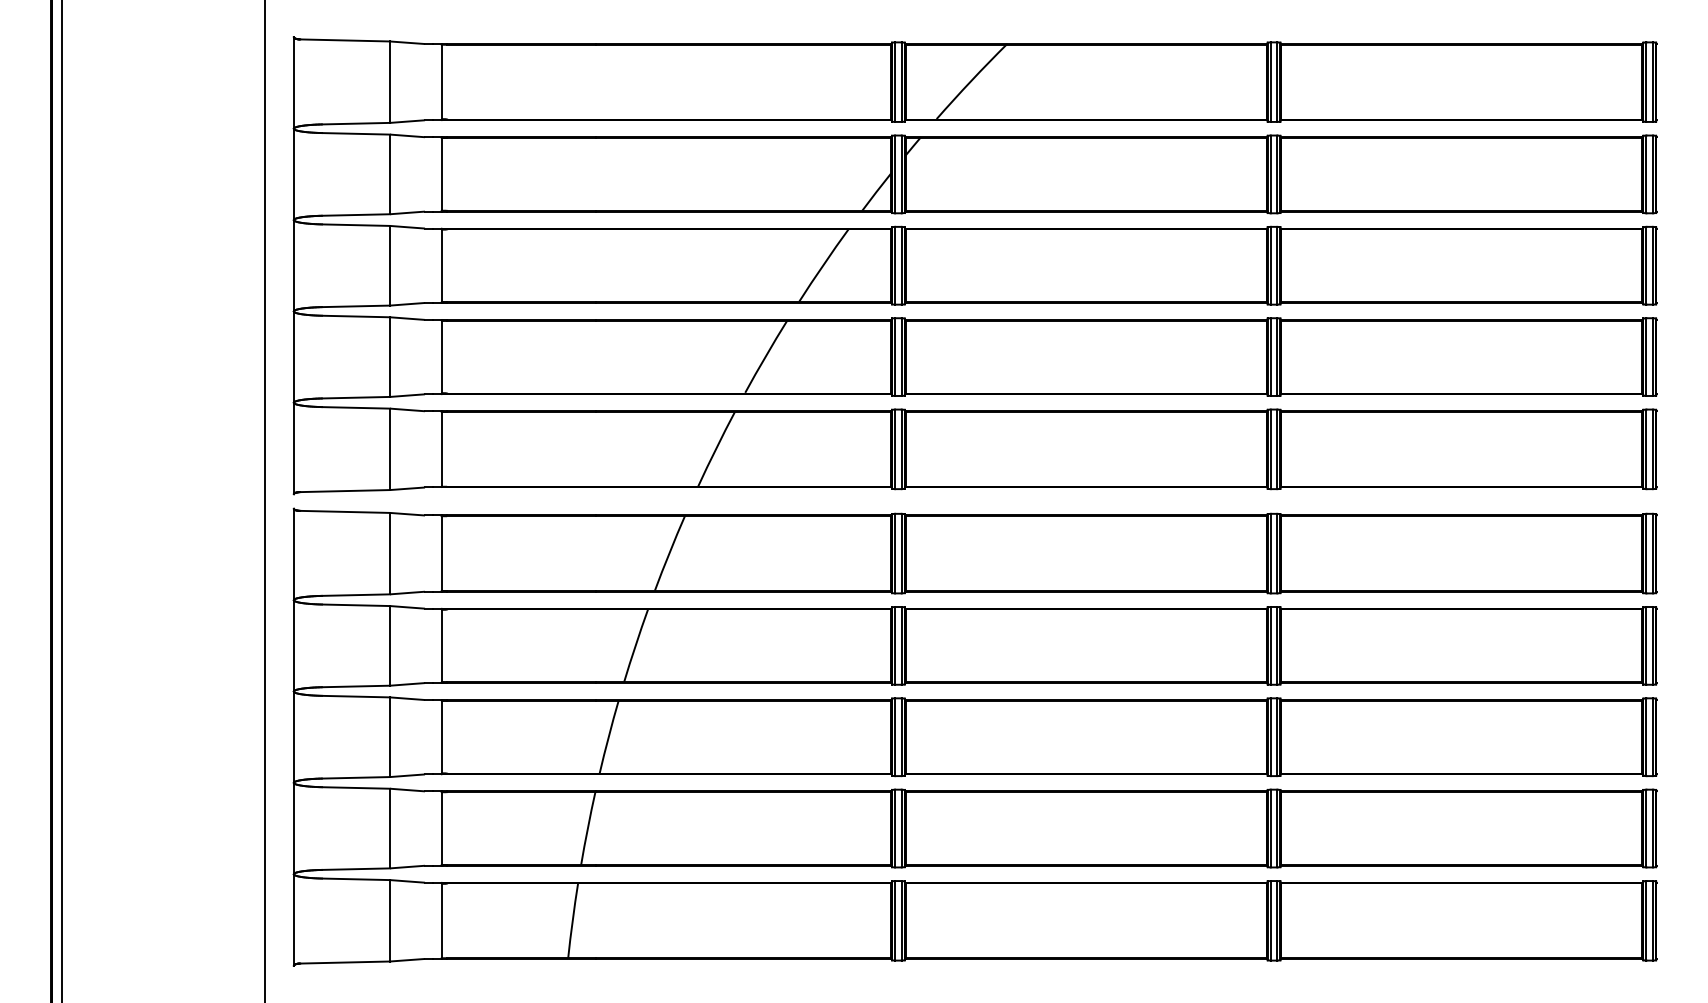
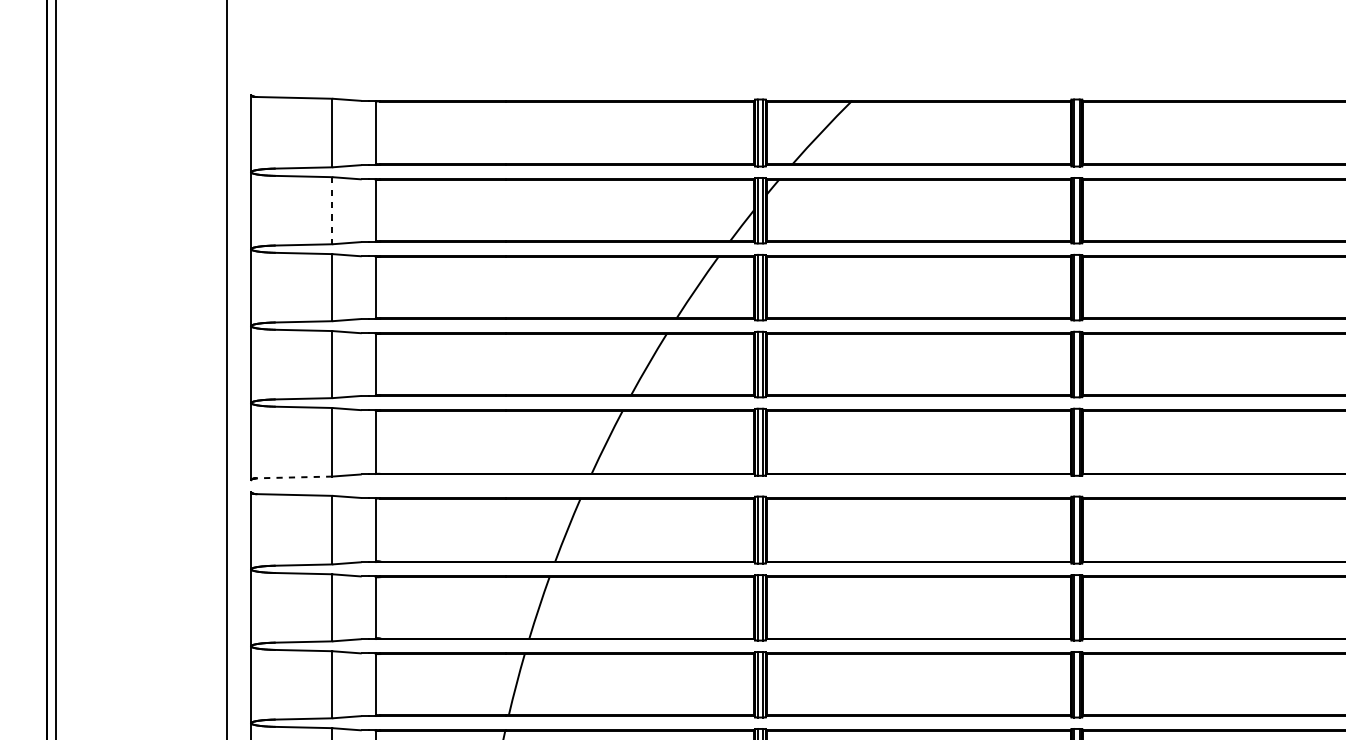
line: (390, 174) -> (332, 210), solid -> dashed
line: (345, 491) -> (294, 477), solid -> dashed

